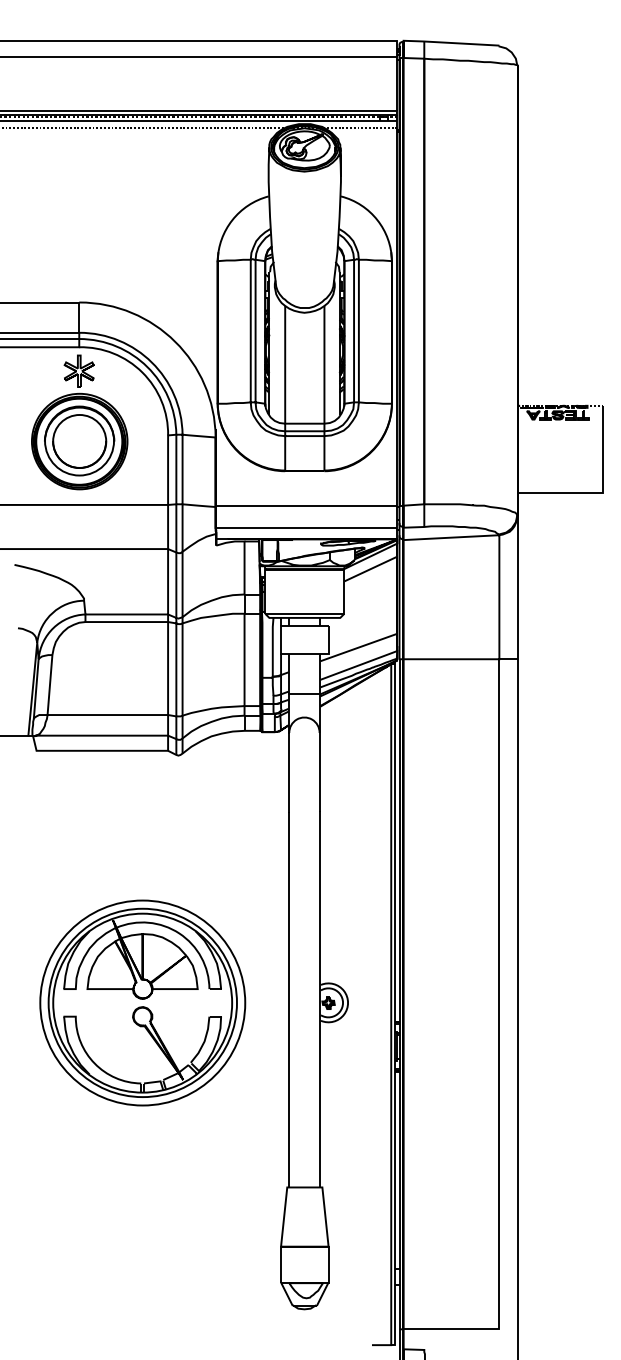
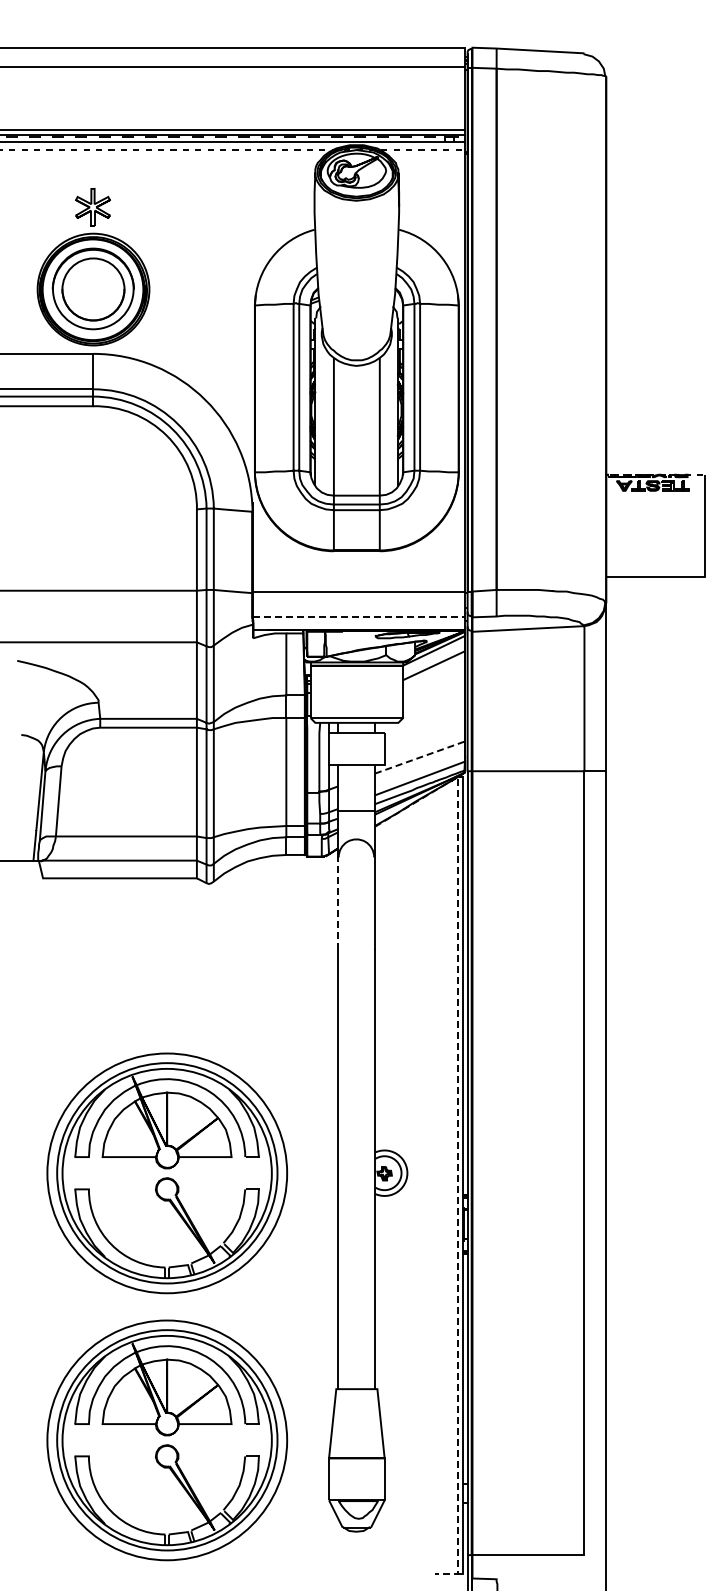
part: (79, 422) -> (93, 267), moved
line: (307, 527) -> (359, 617), solid -> dashed
line: (359, 647) -> (420, 757), solid -> dashed
line: (288, 772) -> (337, 903), solid -> dashed
line: (390, 973) -> (457, 1138), solid -> dashed
part: (142, 1231) -> (167, 1440), added

